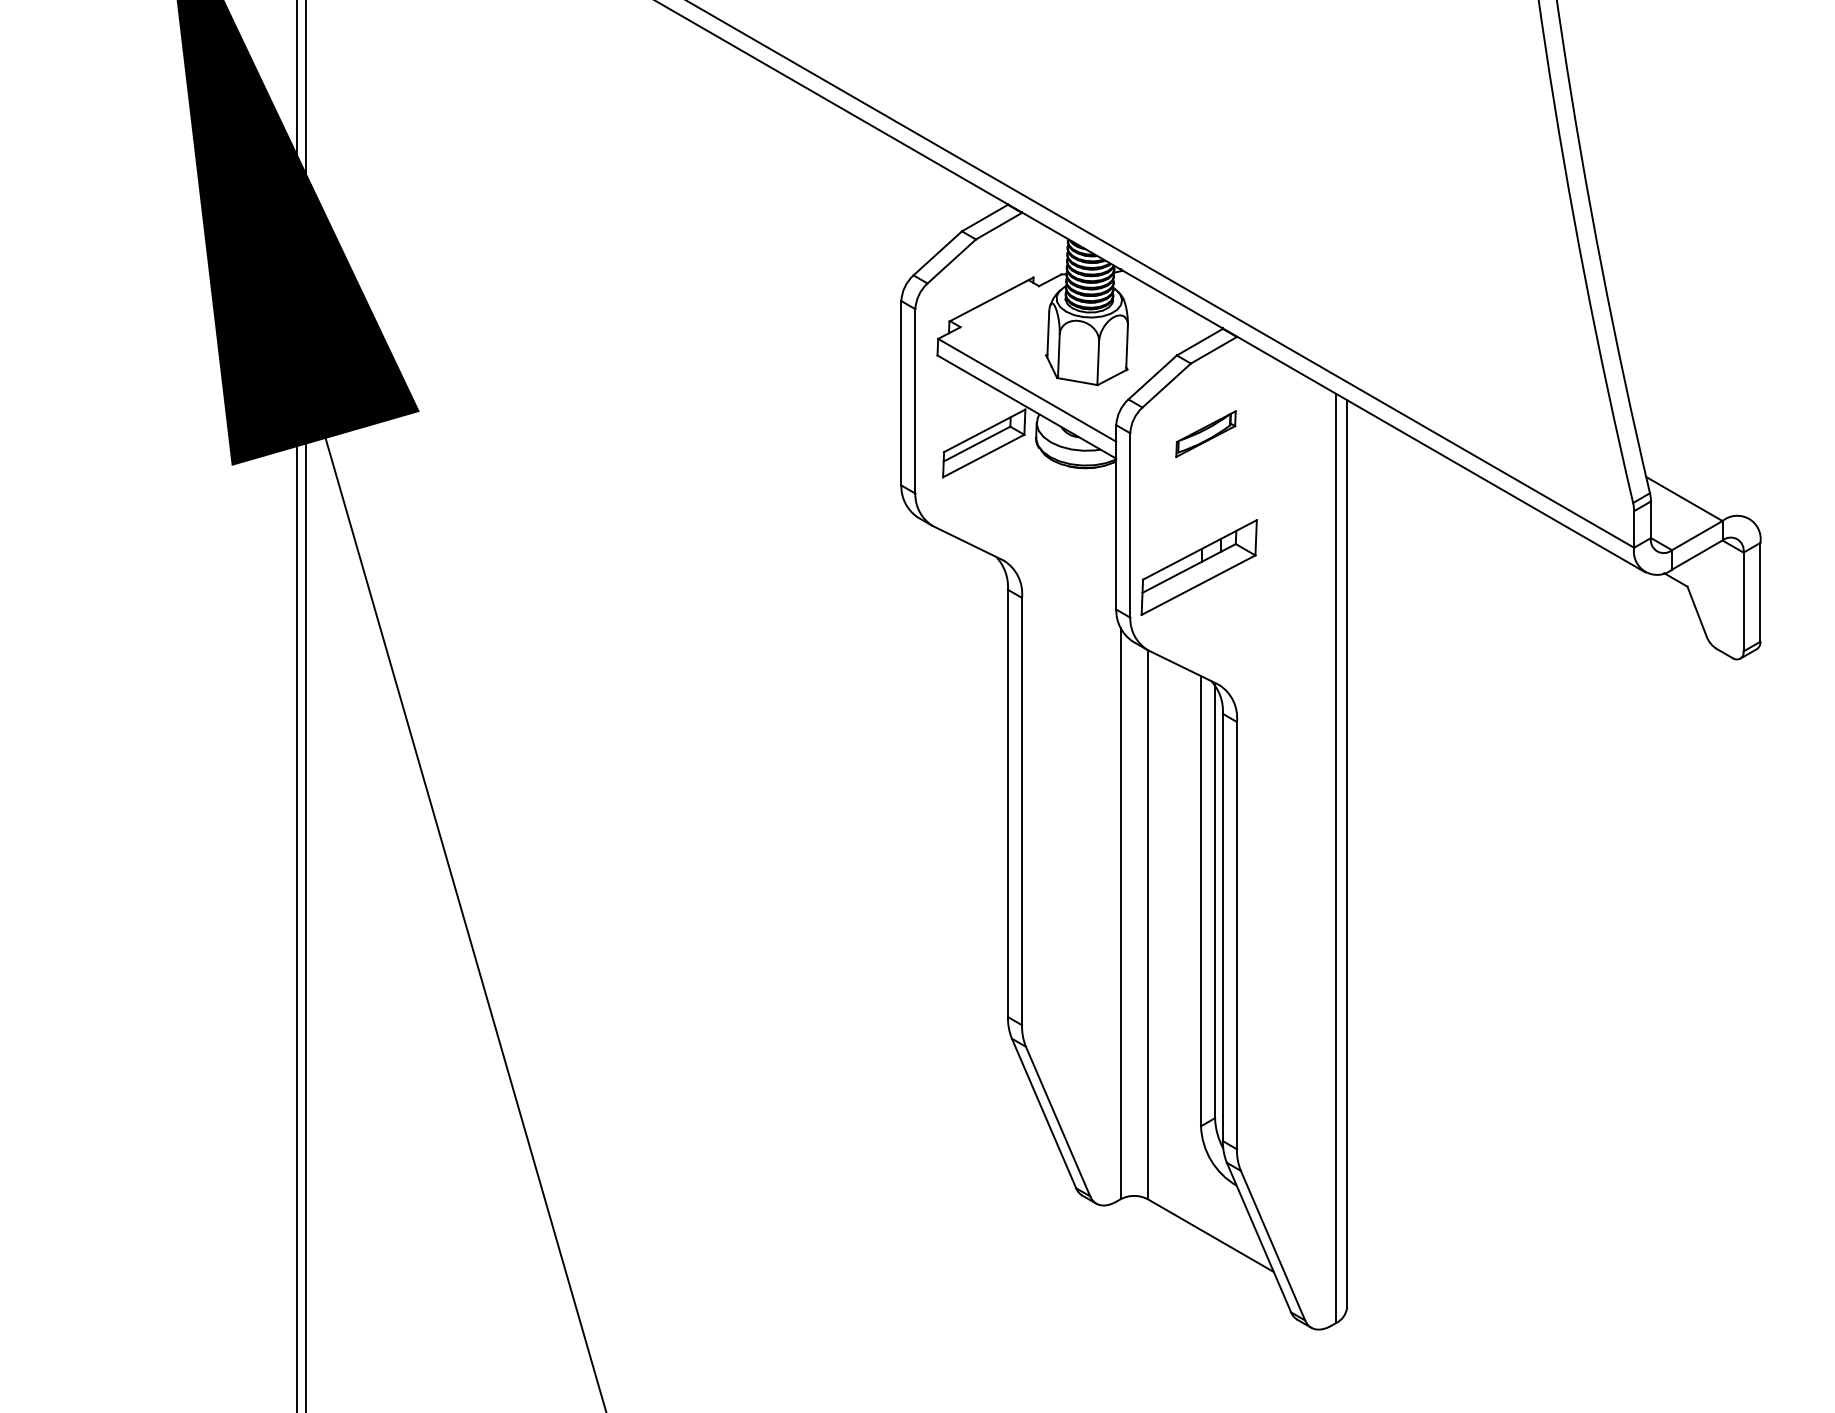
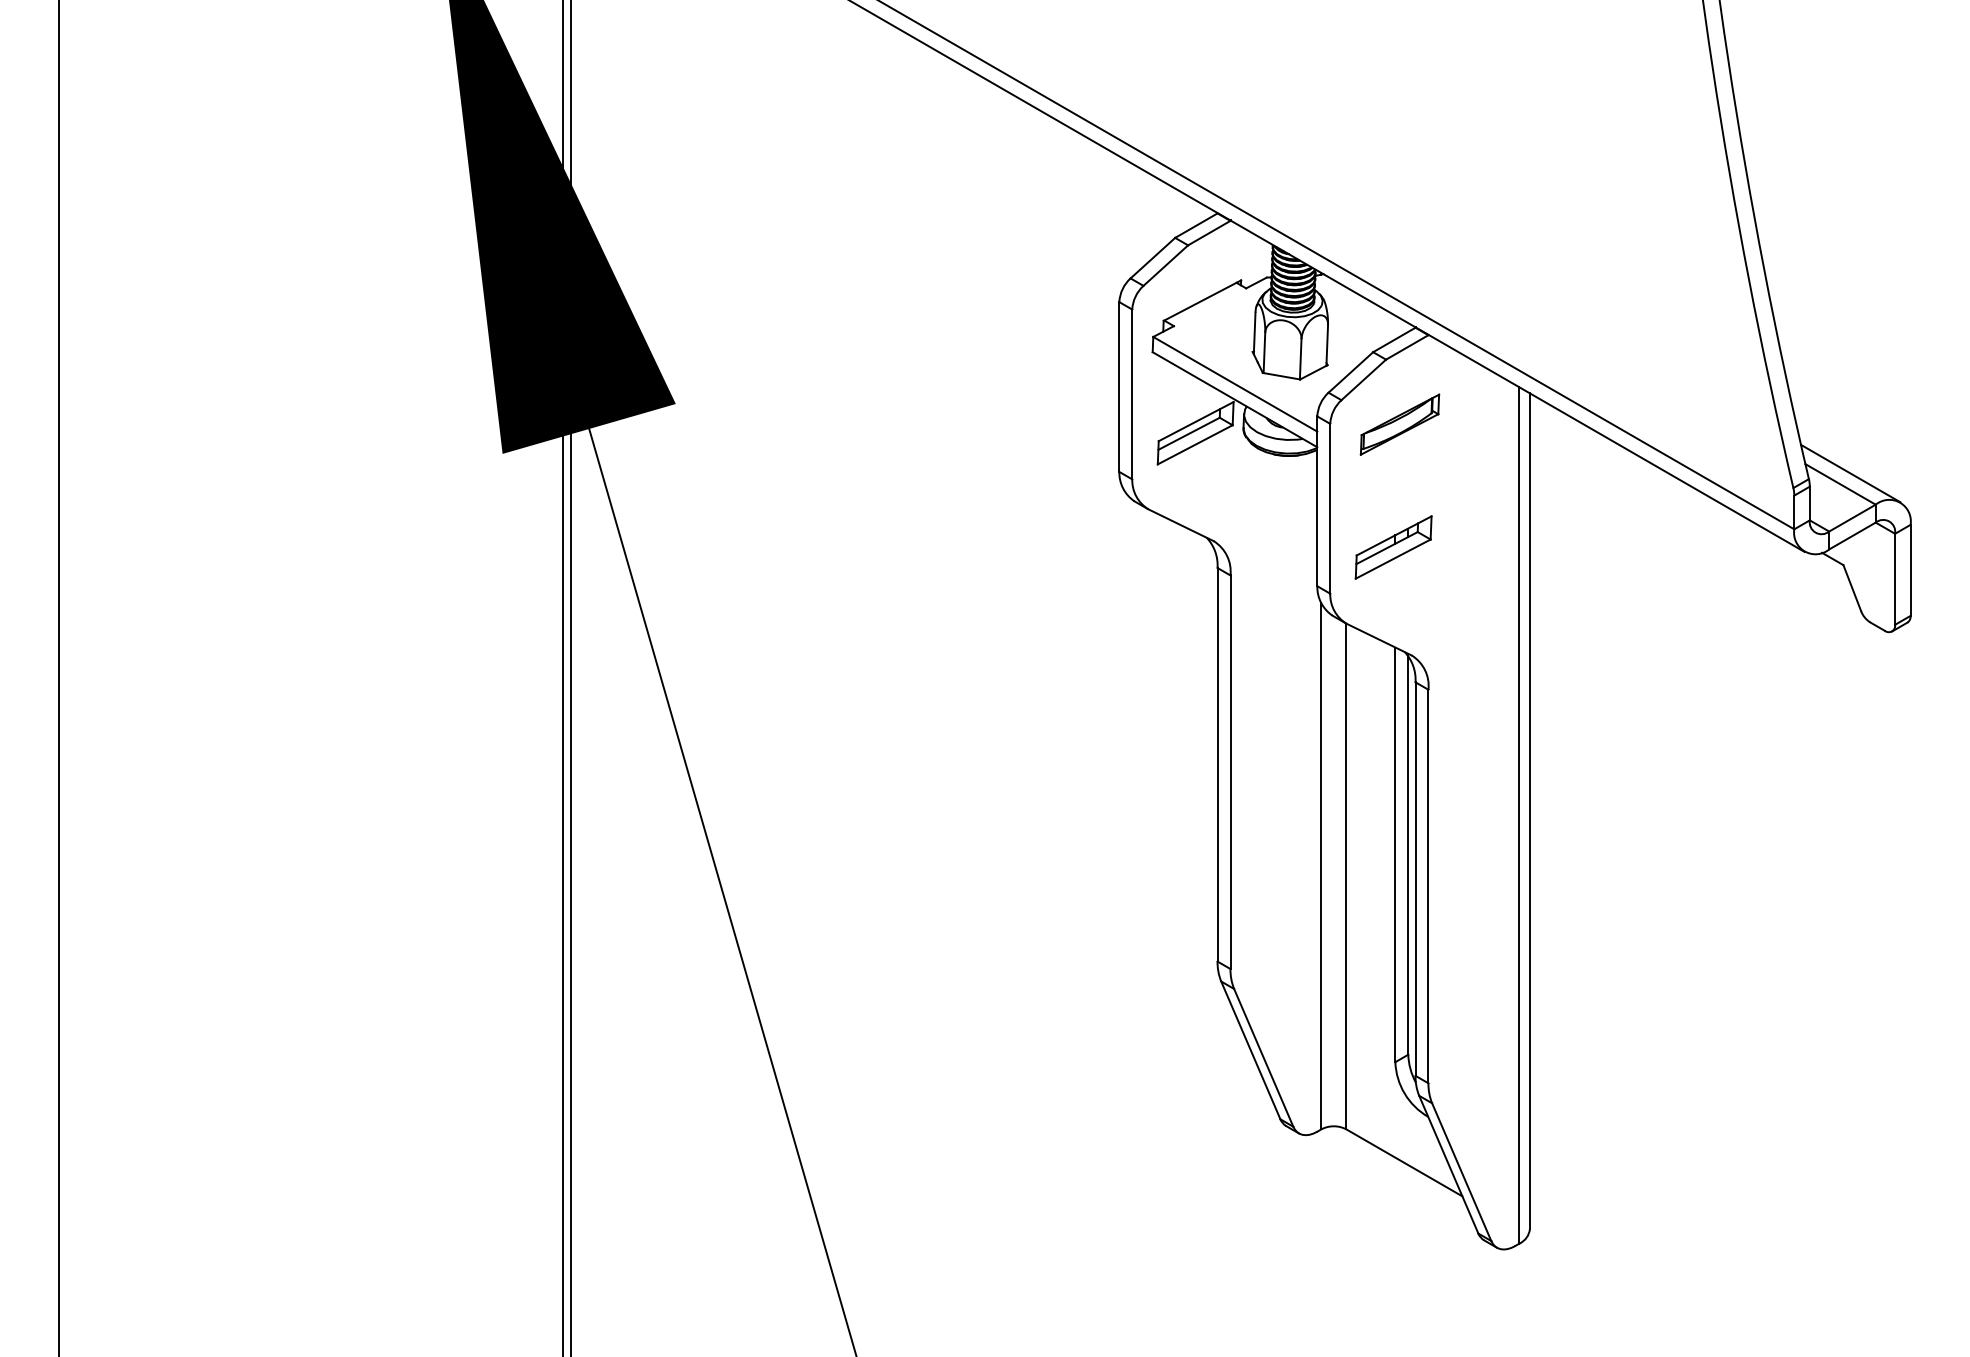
part: (1205, 433) -> (1399, 424), size x1.43
line: (1695, 487) -> (1850, 473), added
part: (1198, 567) -> (1393, 547), size x0.71

